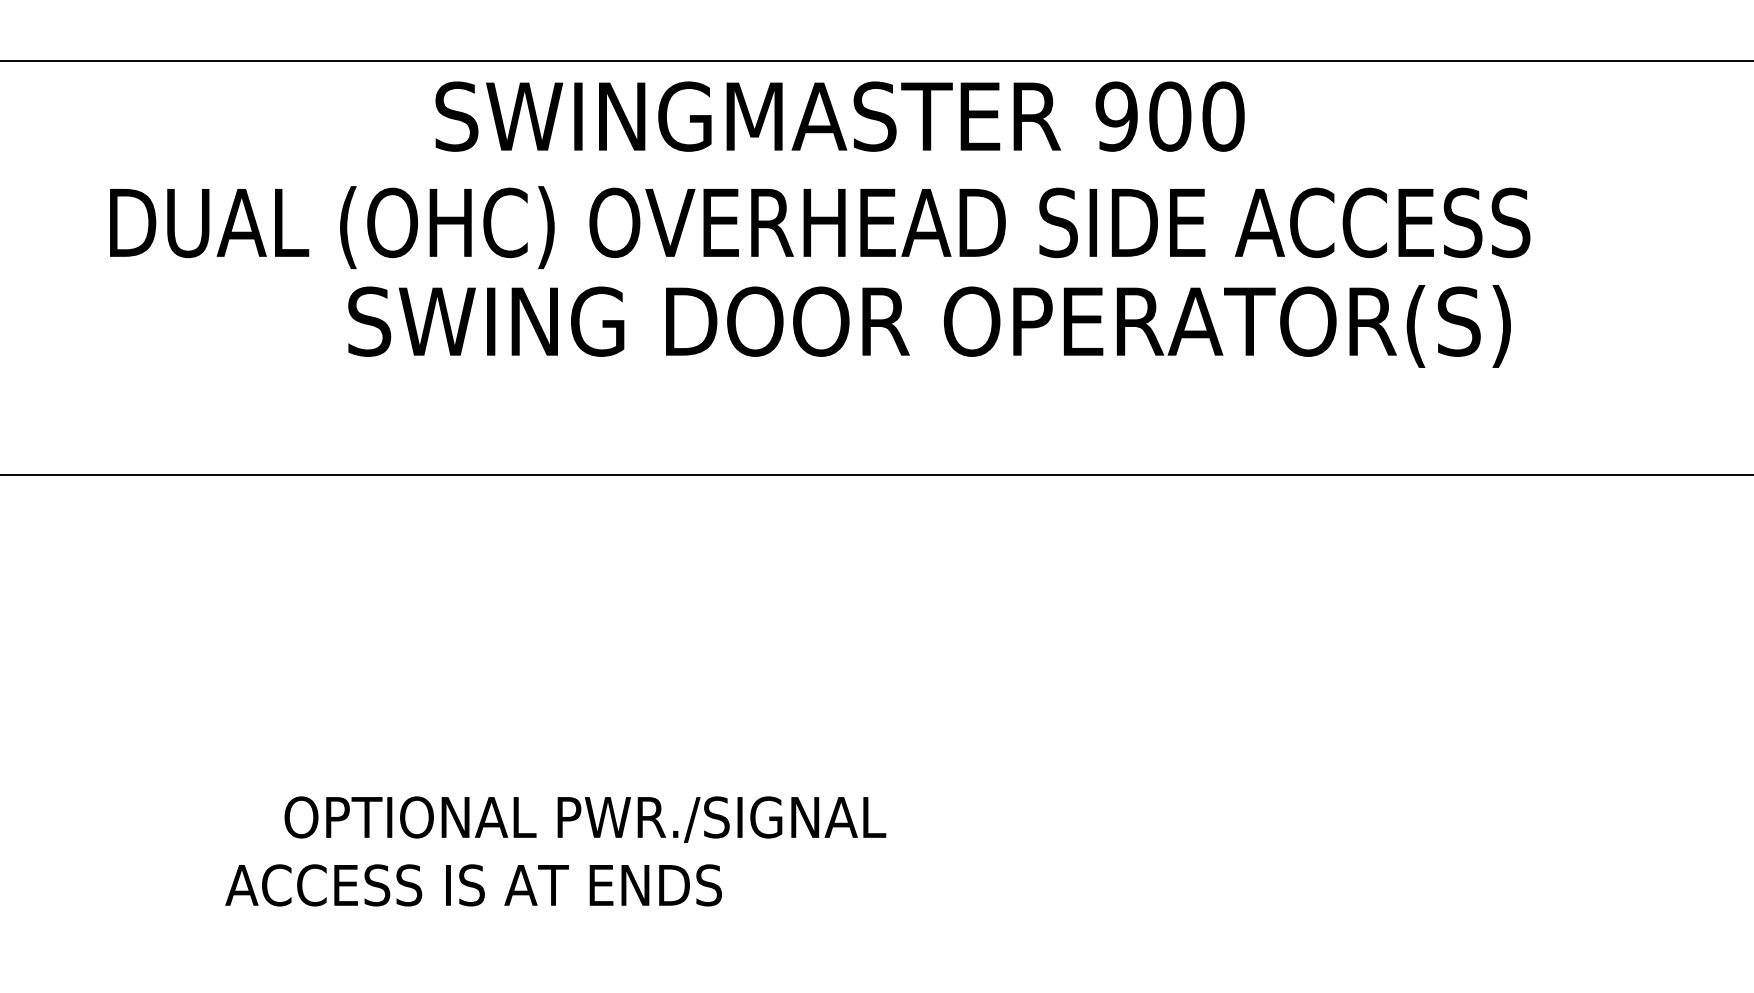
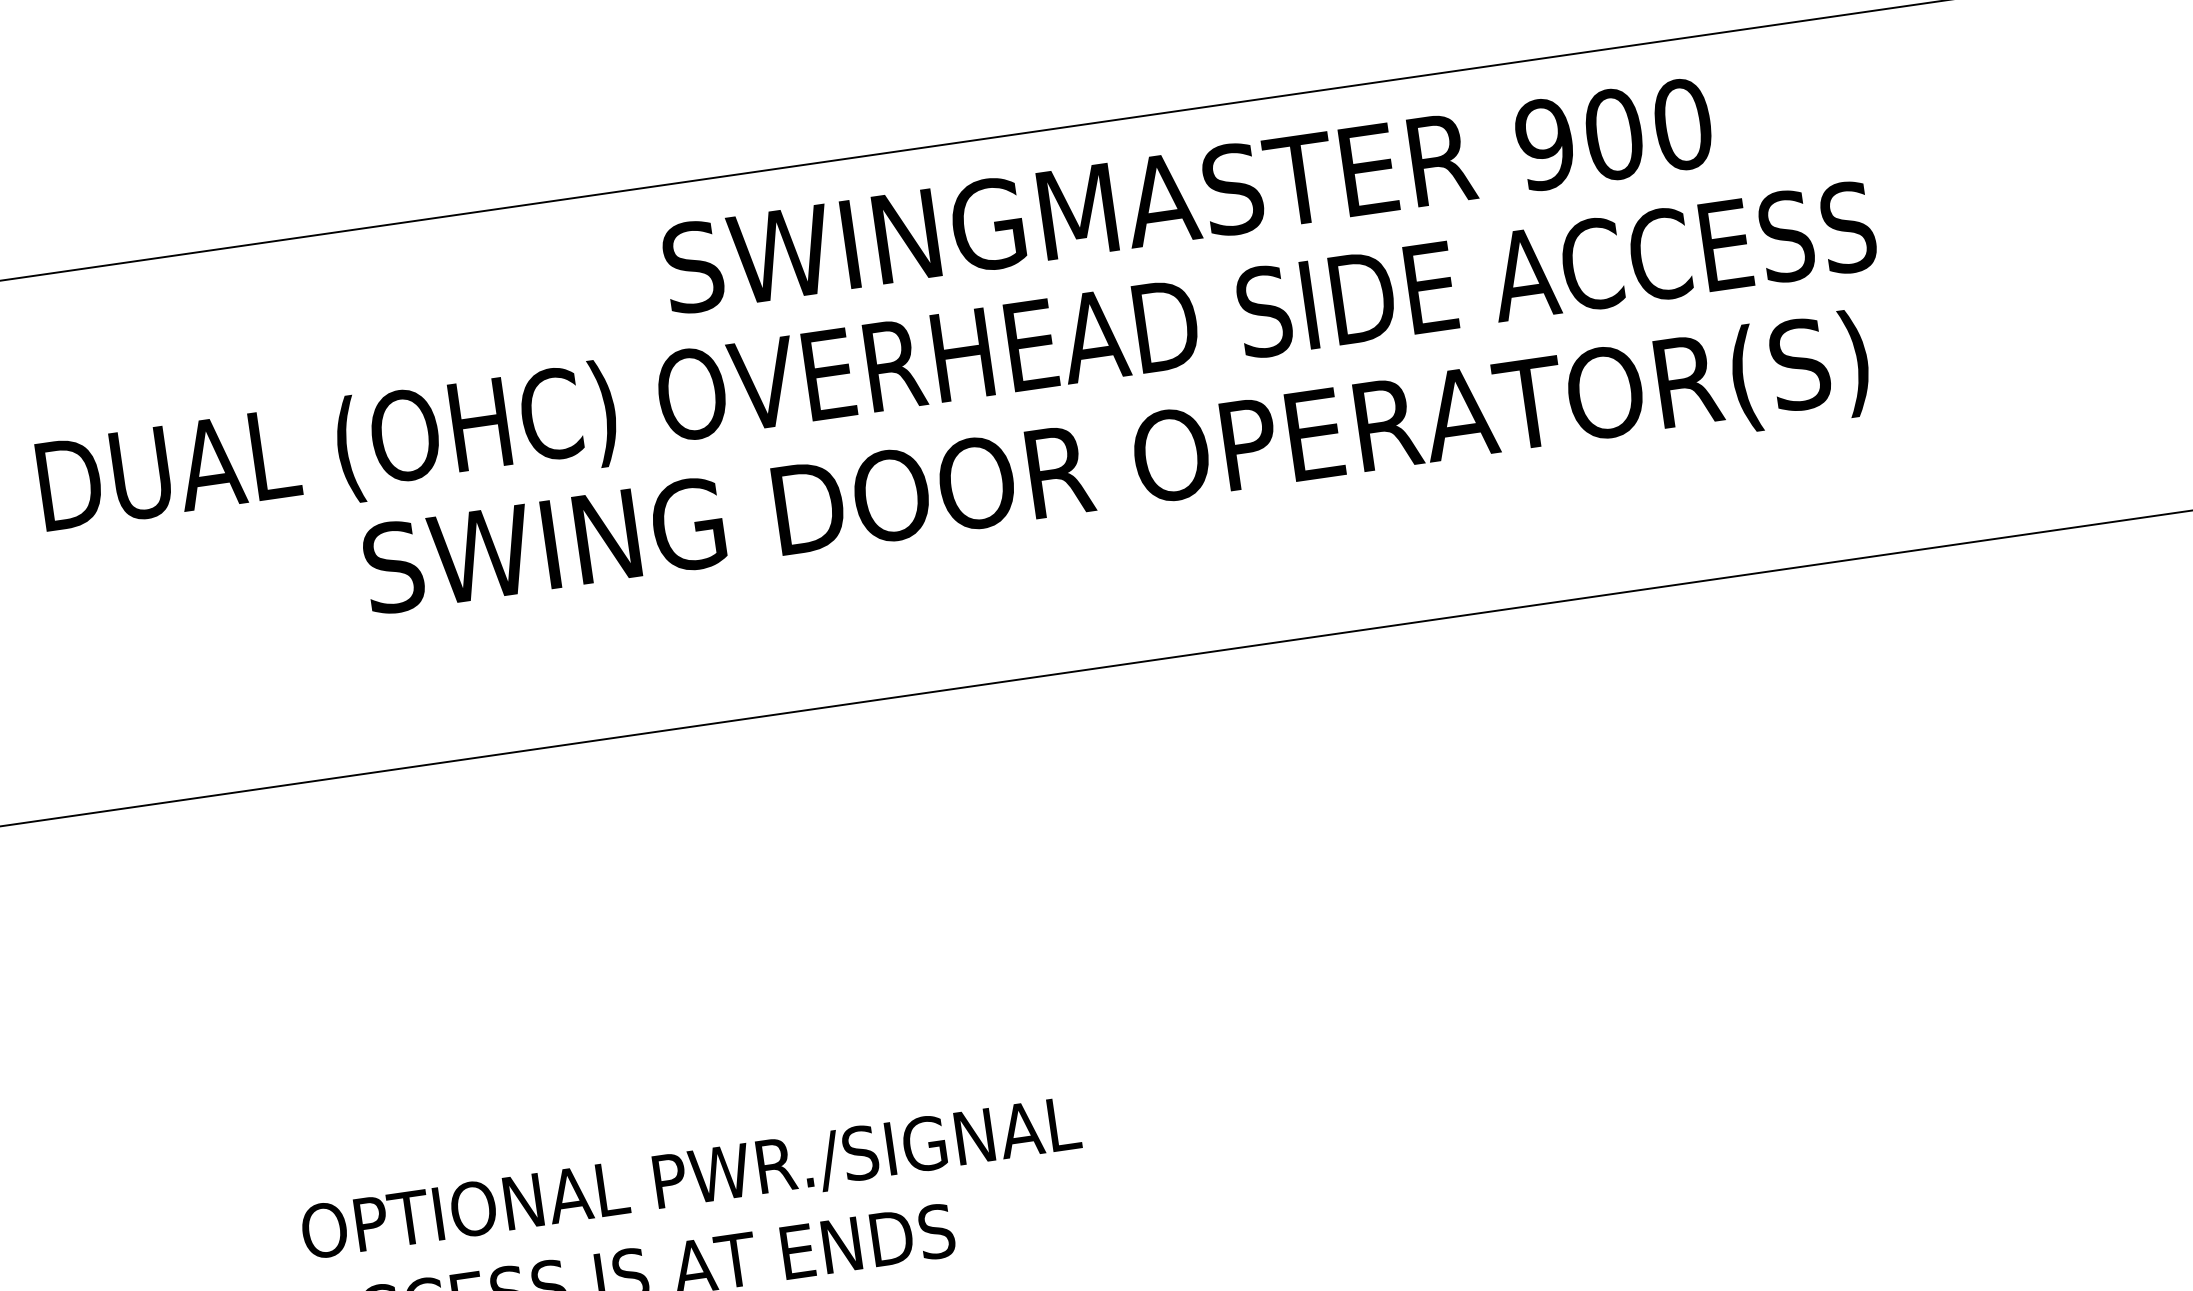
text: (839, 116) -> (1187, 195), moved
text: (585, 819) -> (691, 1180), moved

